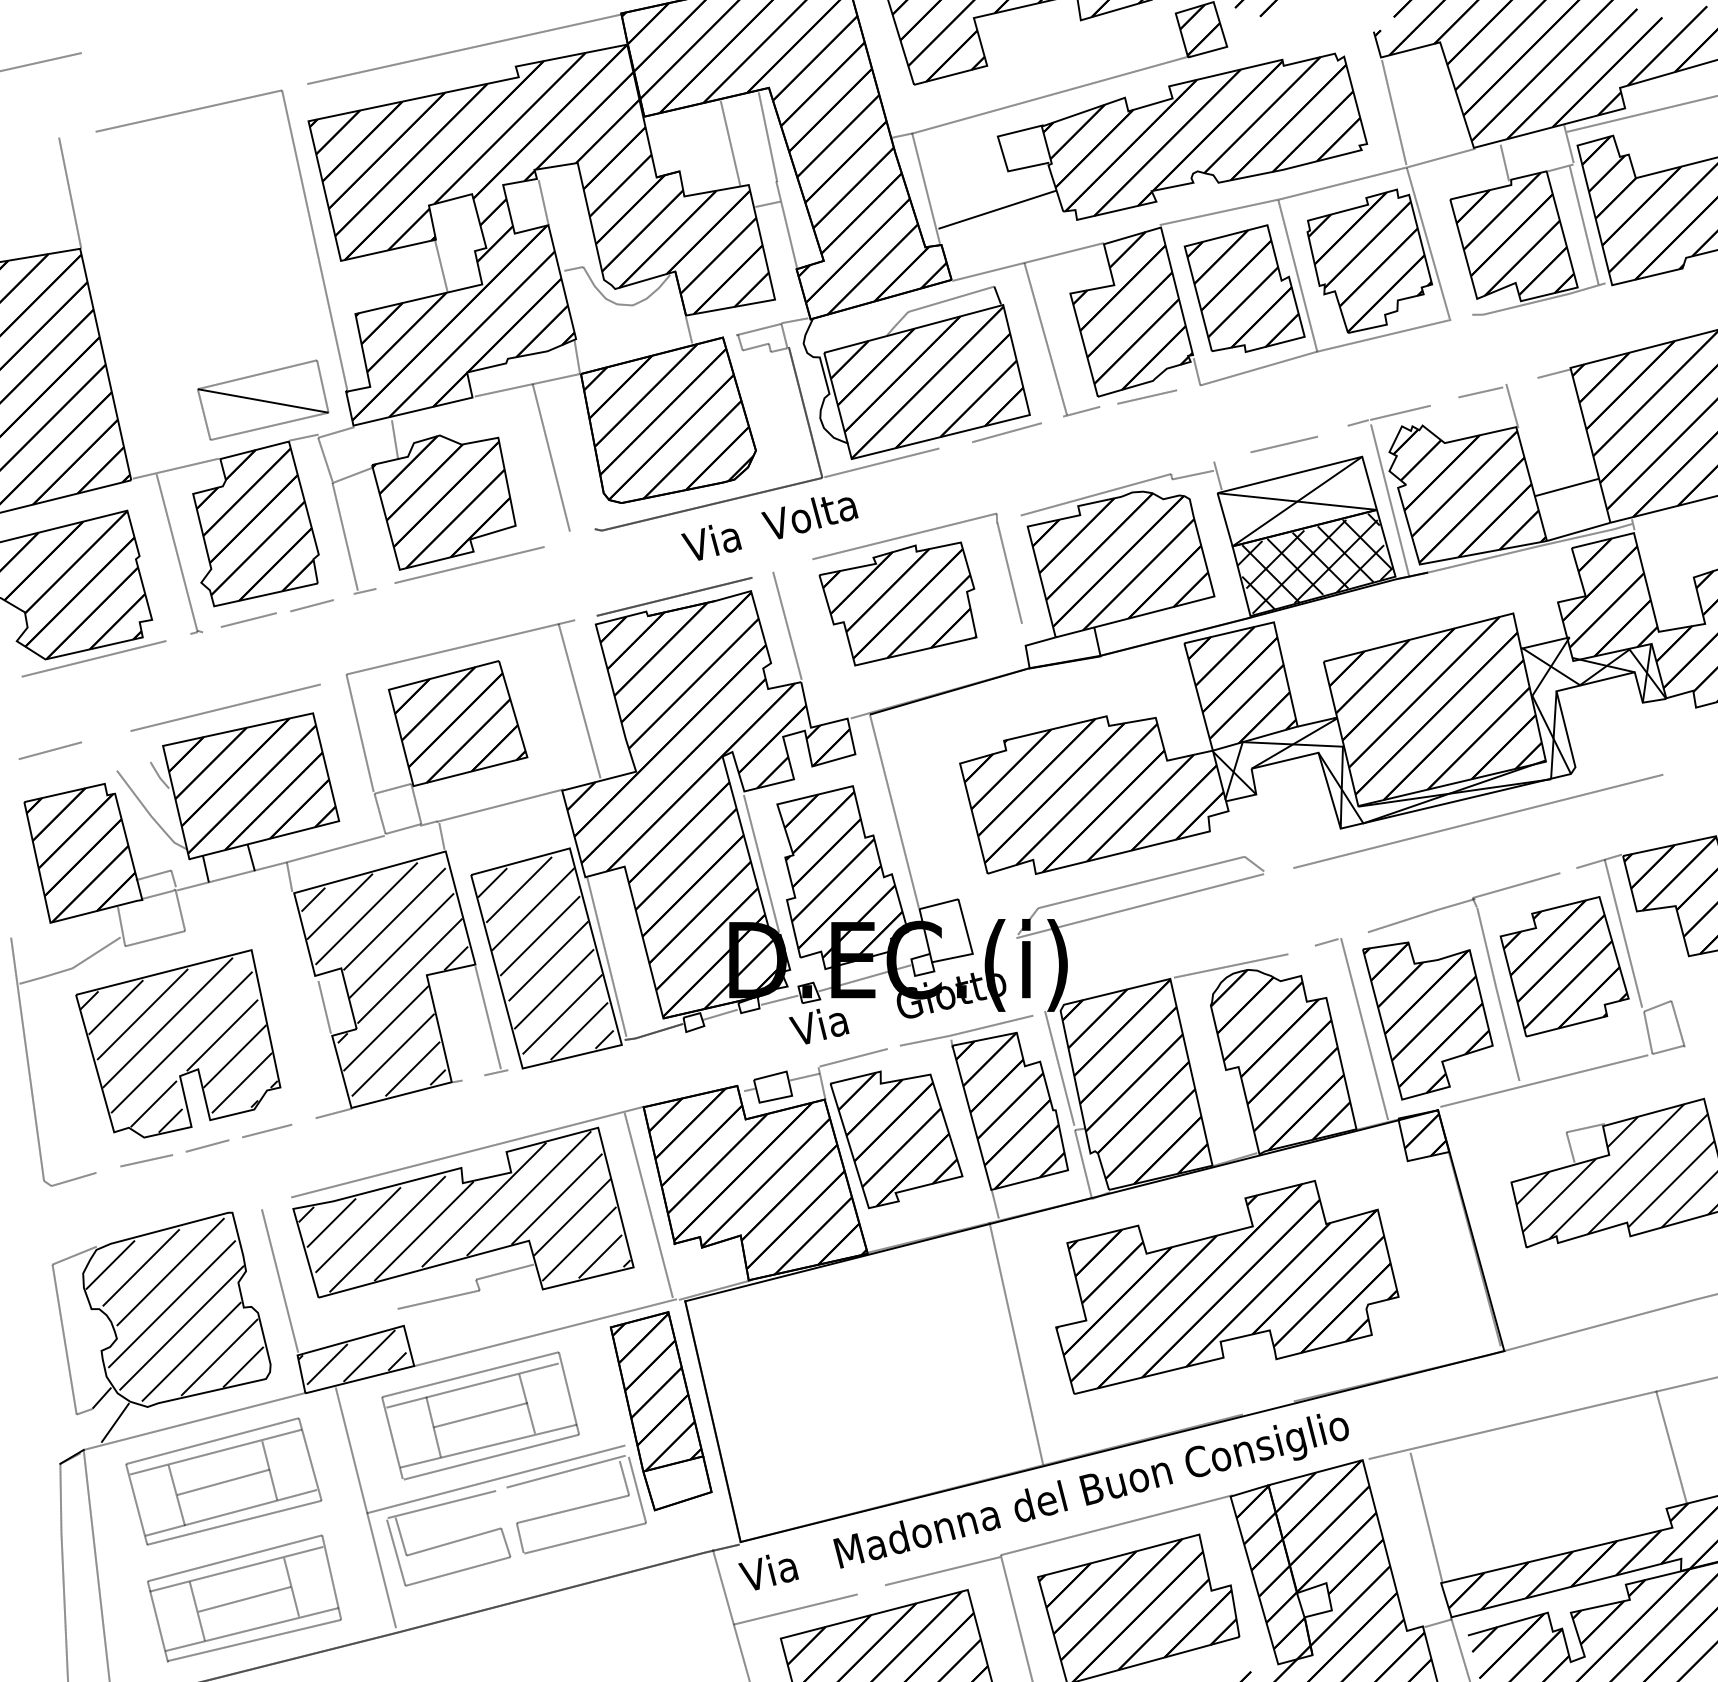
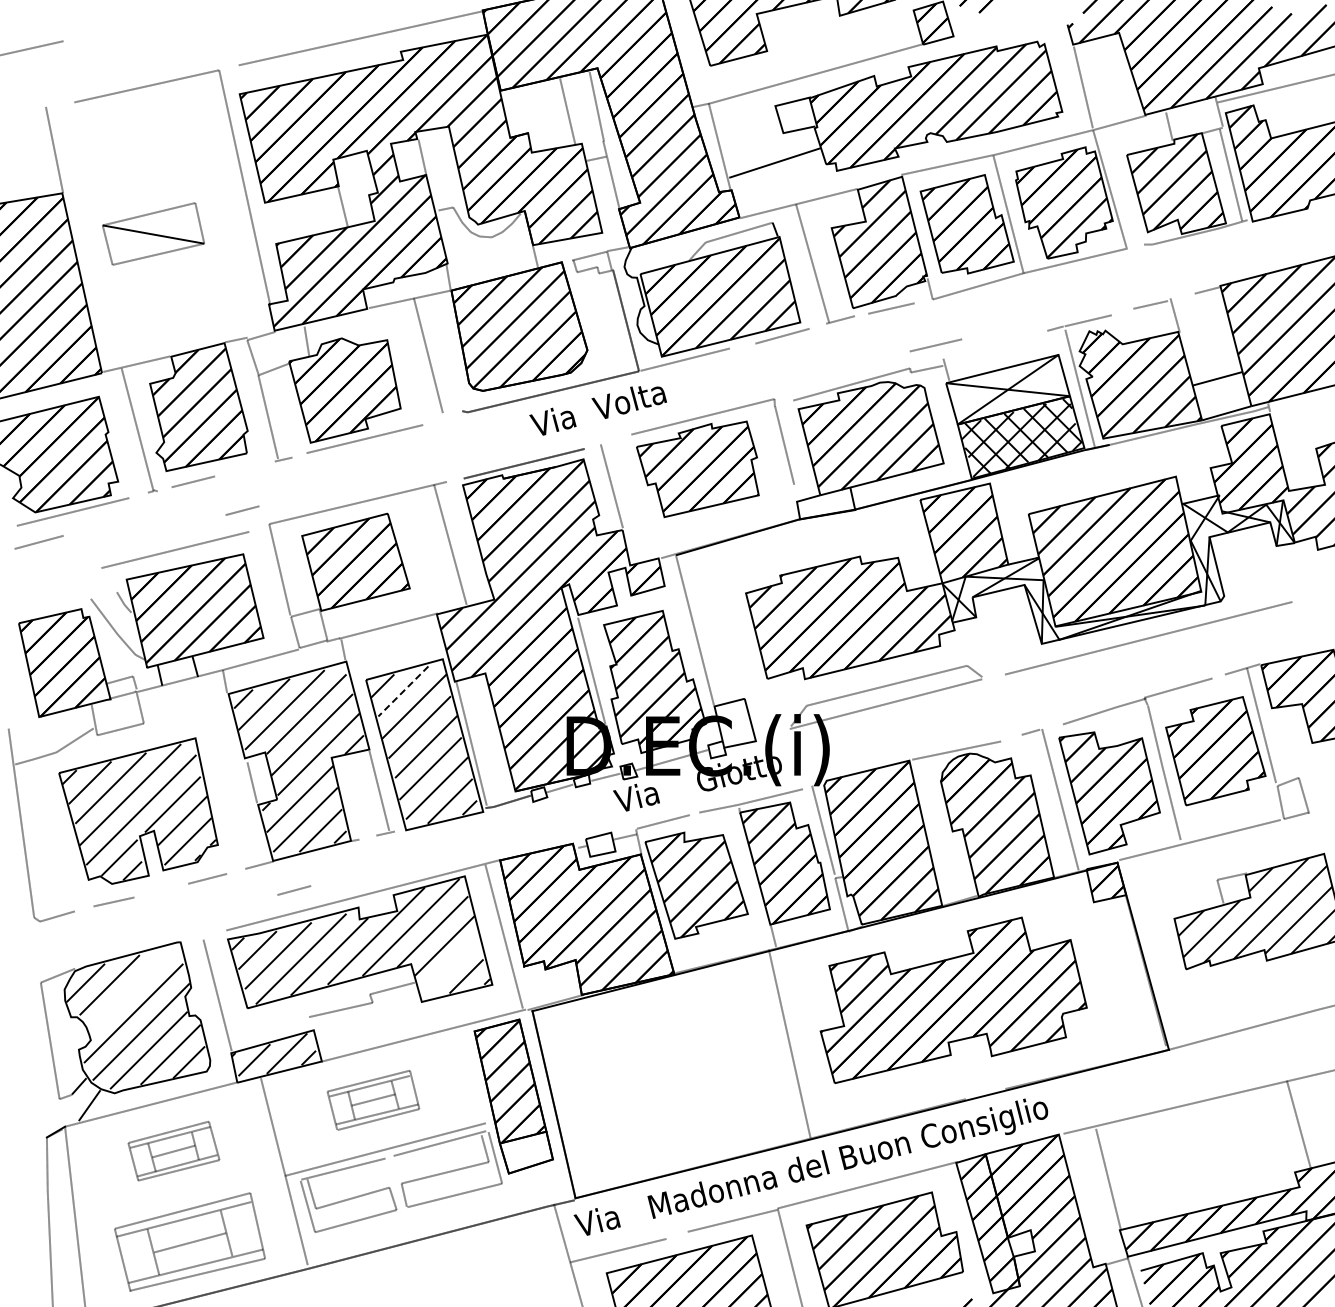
part: (263, 399) -> (153, 233), moved
line: (1283, 444) -> (935, 345), moved
line: (312, 605) -> (242, 510), moved
line: (49, 750) -> (38, 542), moved
line: (519, 889) -> (403, 691), solid -> dashed
line: (207, 1145) -> (294, 890), moved
line: (578, 1243) -> (449, 966), removed
line: (170, 1272) -> (132, 988), removed
part: (480, 1416) -> (373, 1100), size x0.6
part: (223, 1480) -> (173, 1150), size x0.6

